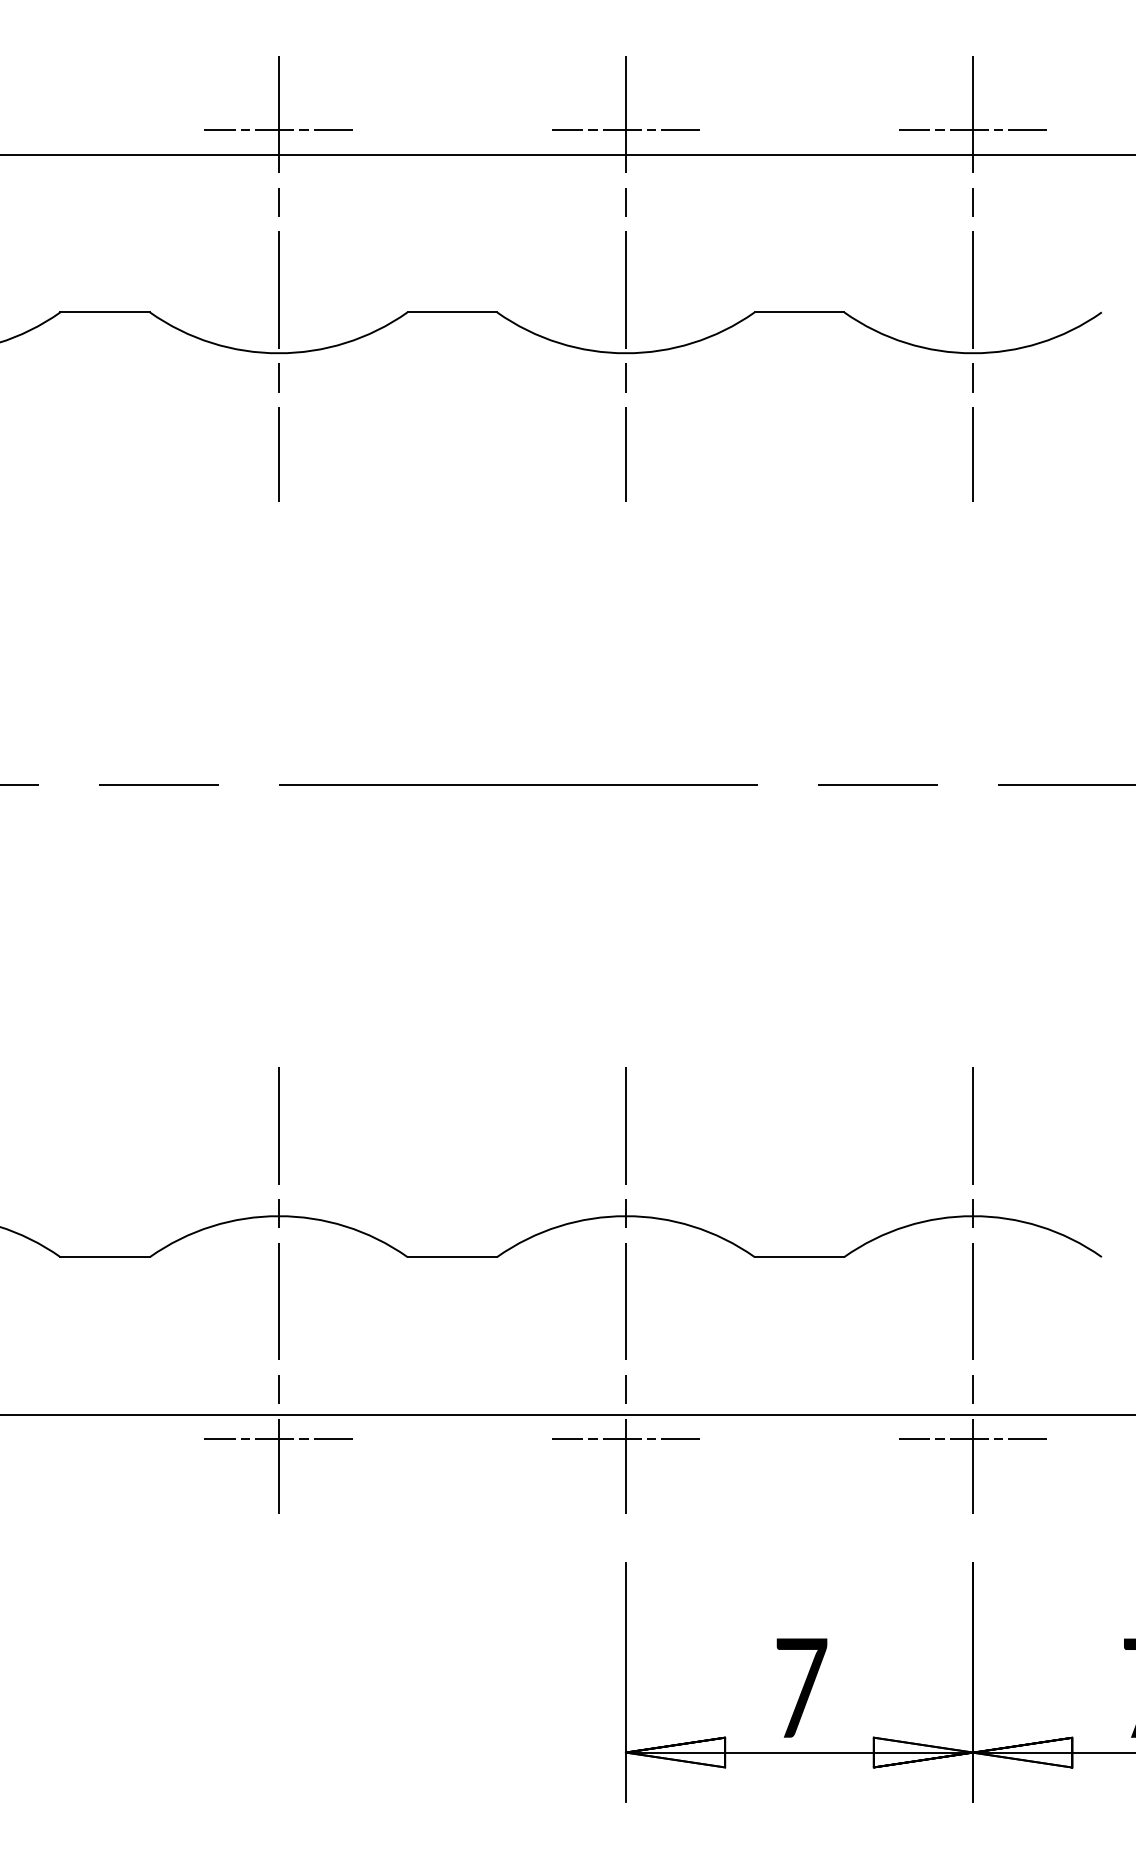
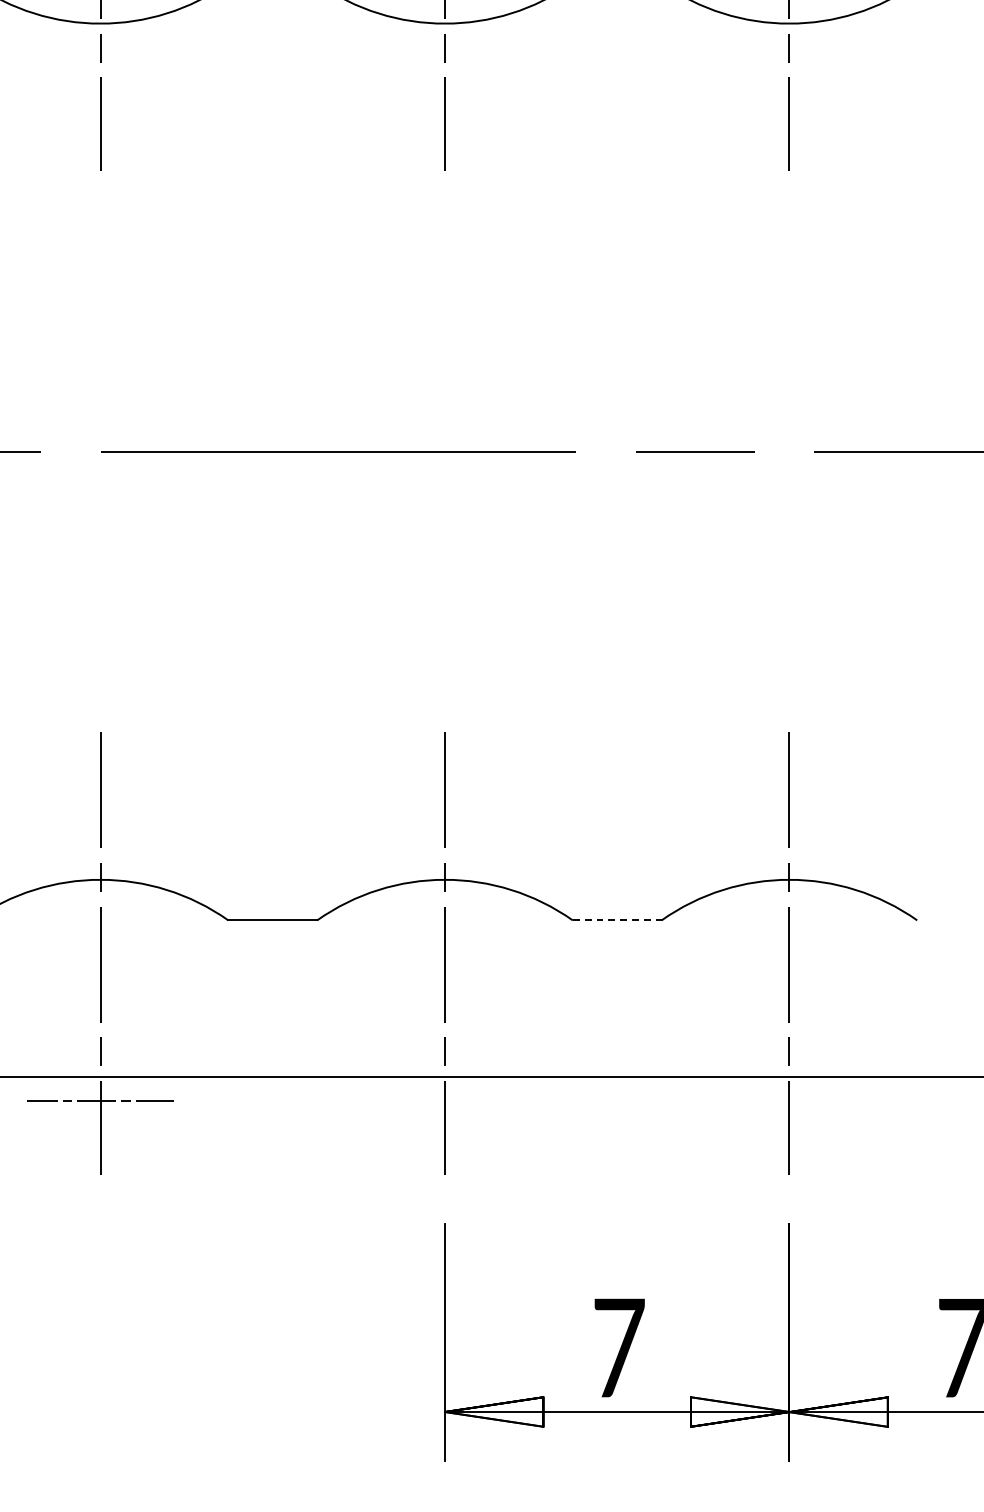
line: (799, 1257) -> (617, 920), solid -> dashed
line: (625, 1439) -> (444, 1101), removed
line: (972, 1439) -> (788, 1101), removed

